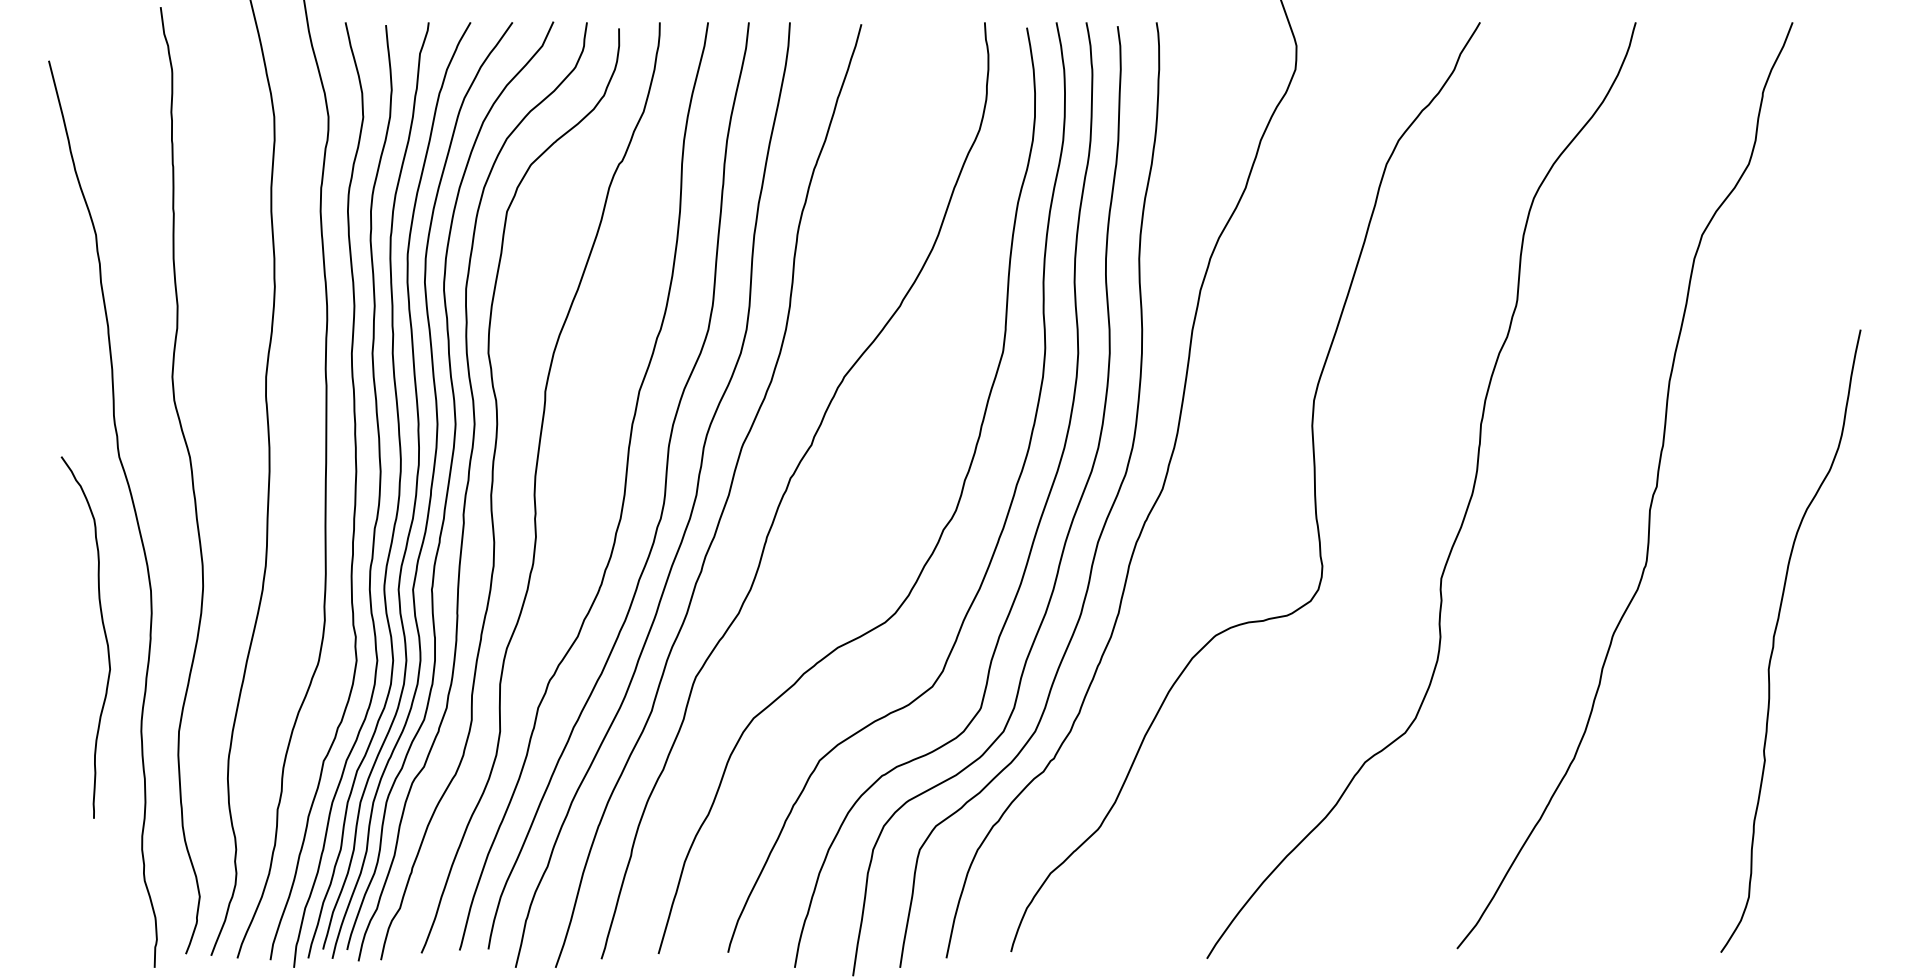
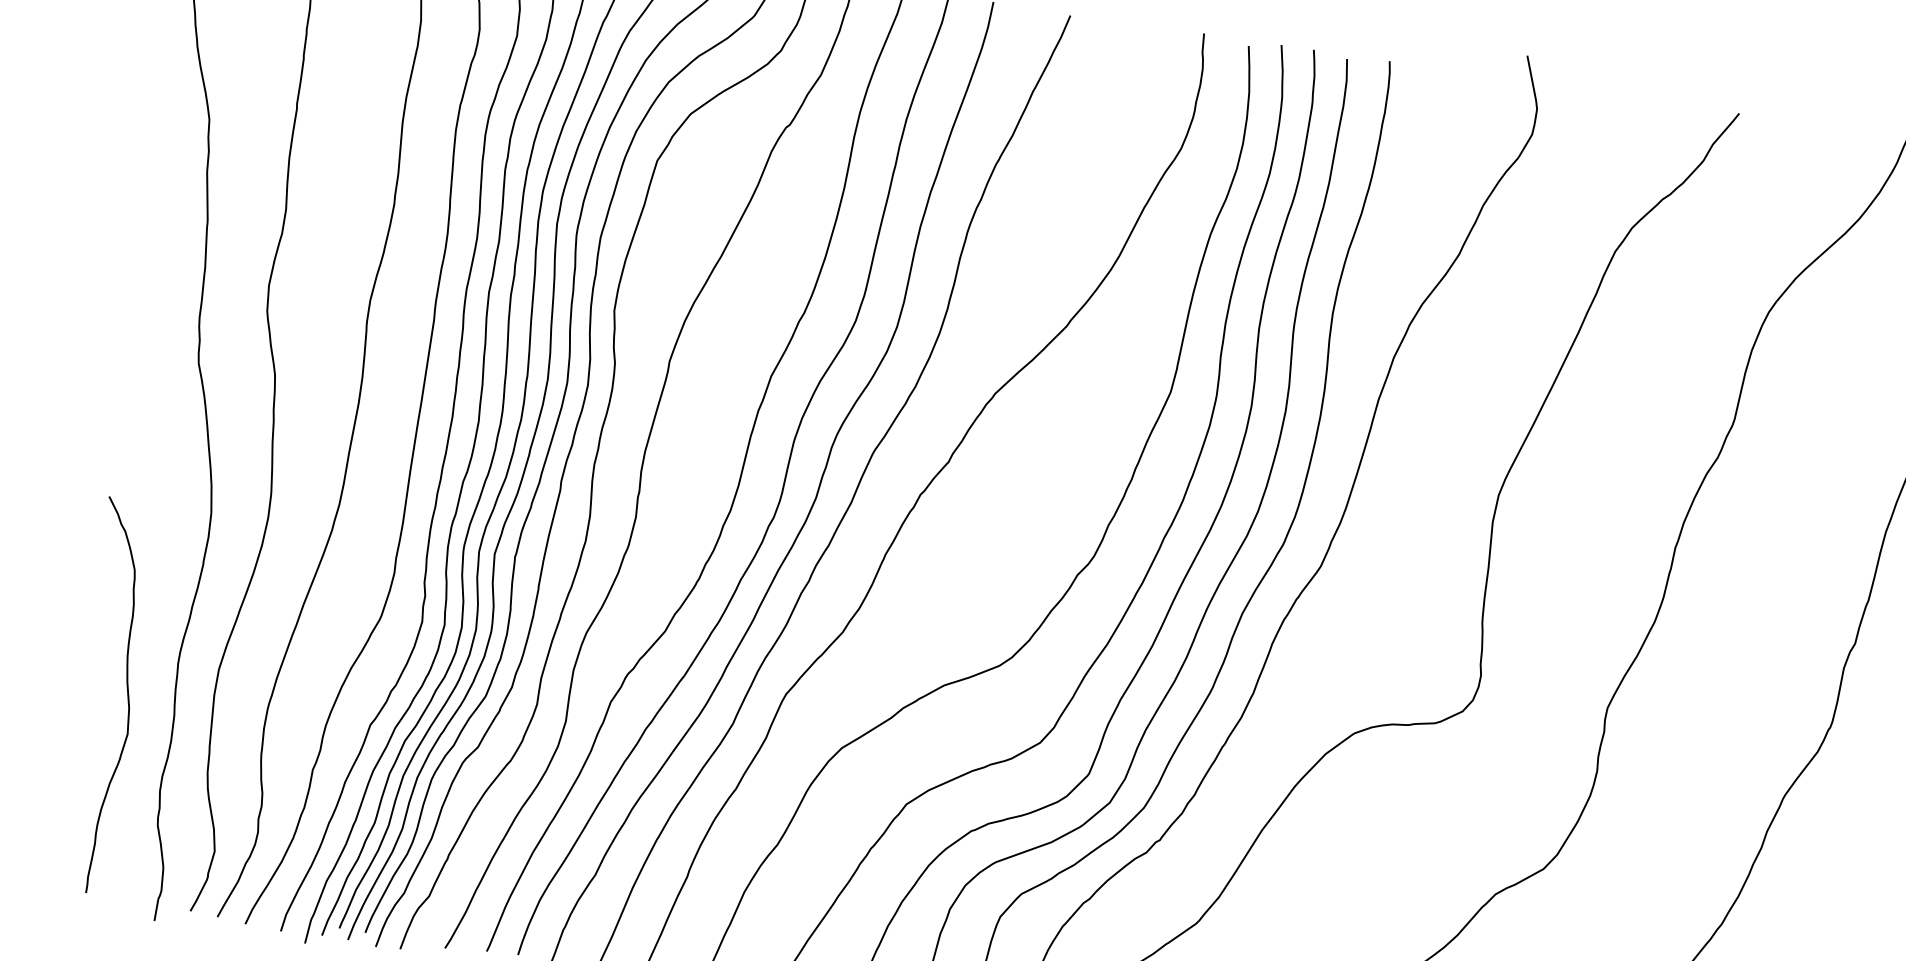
curve: (104, 635) -> (127, 696), moved

